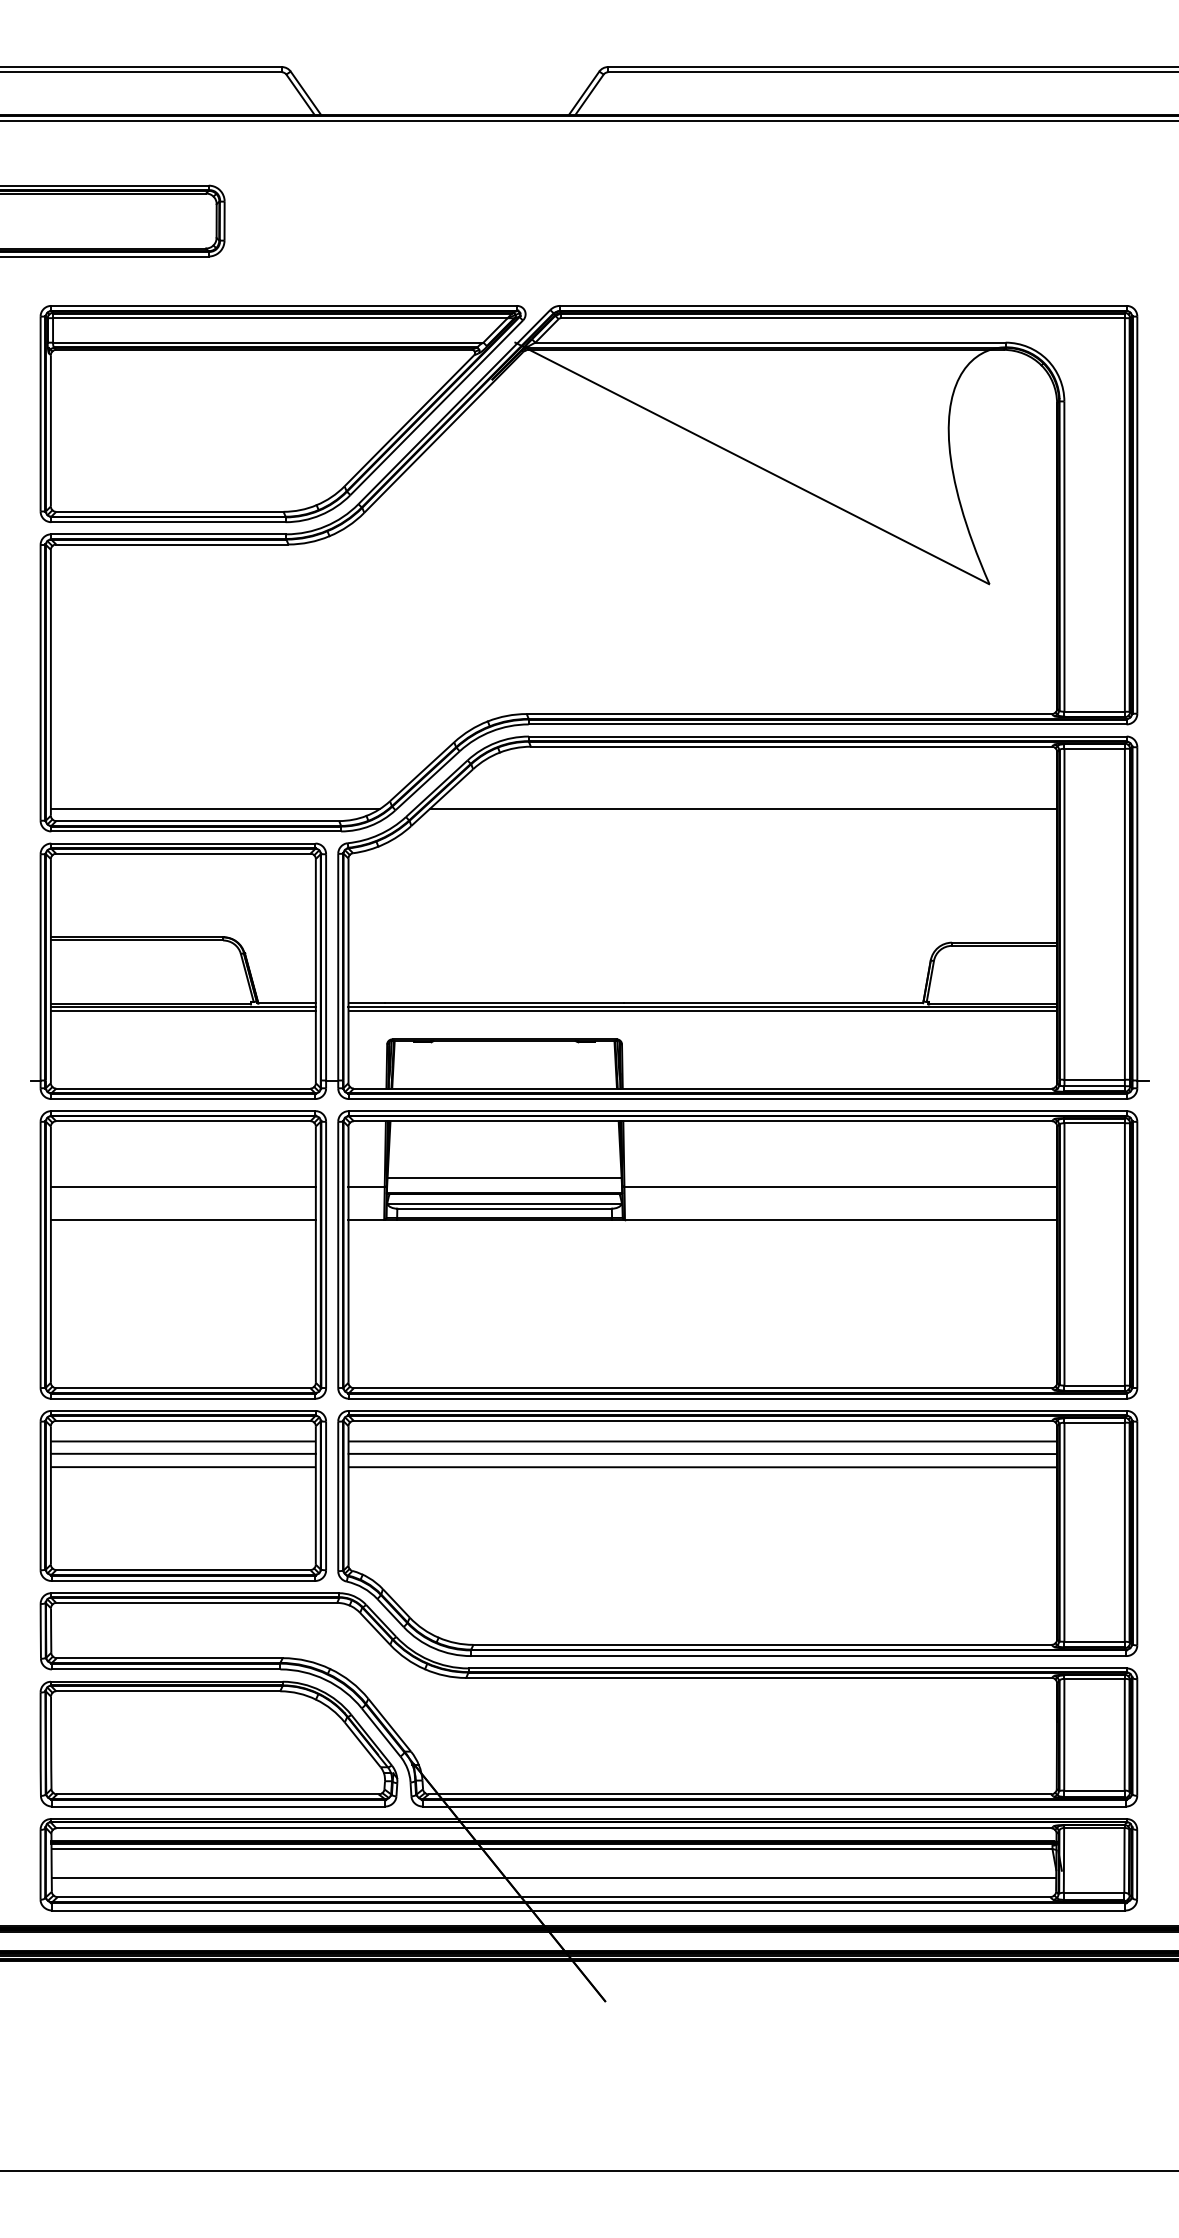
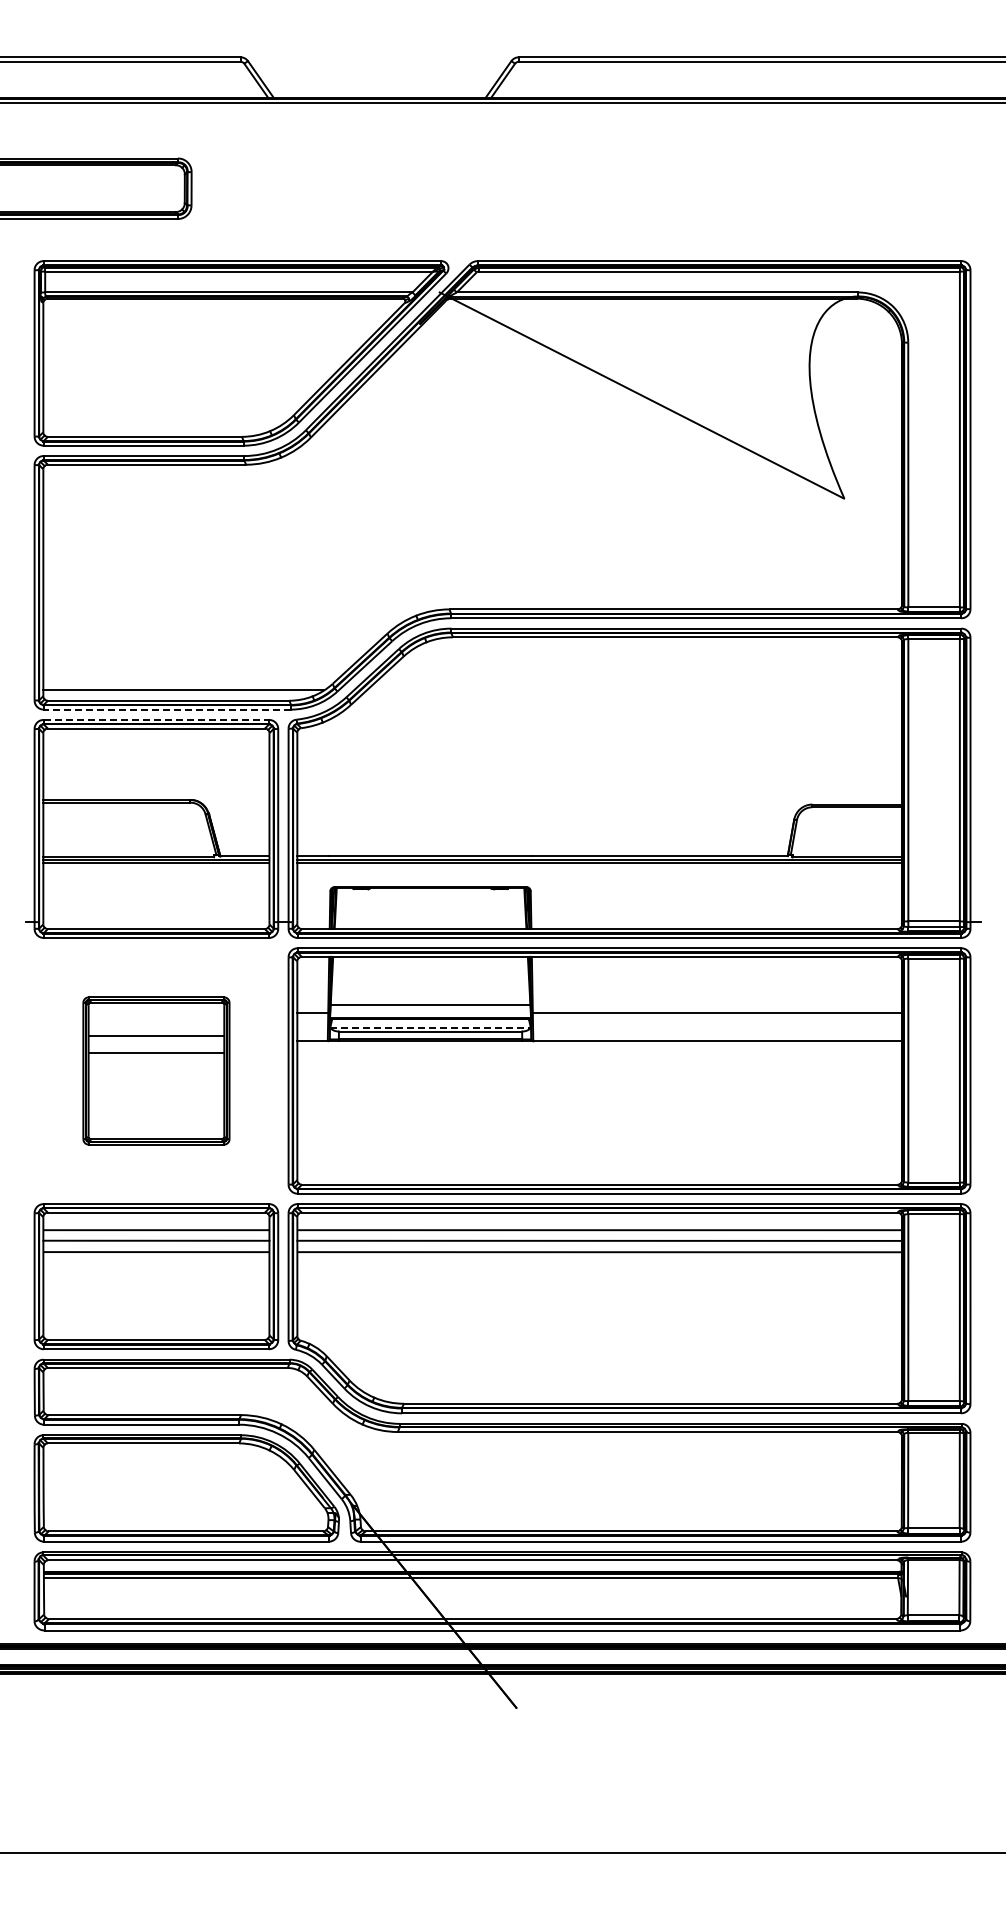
line: (742, 809) -> (633, 690), removed
line: (196, 831) -> (167, 709), solid -> dashed
line: (183, 843) -> (156, 719), solid -> dashed
line: (505, 1203) -> (431, 1027), solid -> dashed
part: (183, 1254) -> (156, 1070), size x0.6
line: (553, 1877) -> (472, 1602), removed

